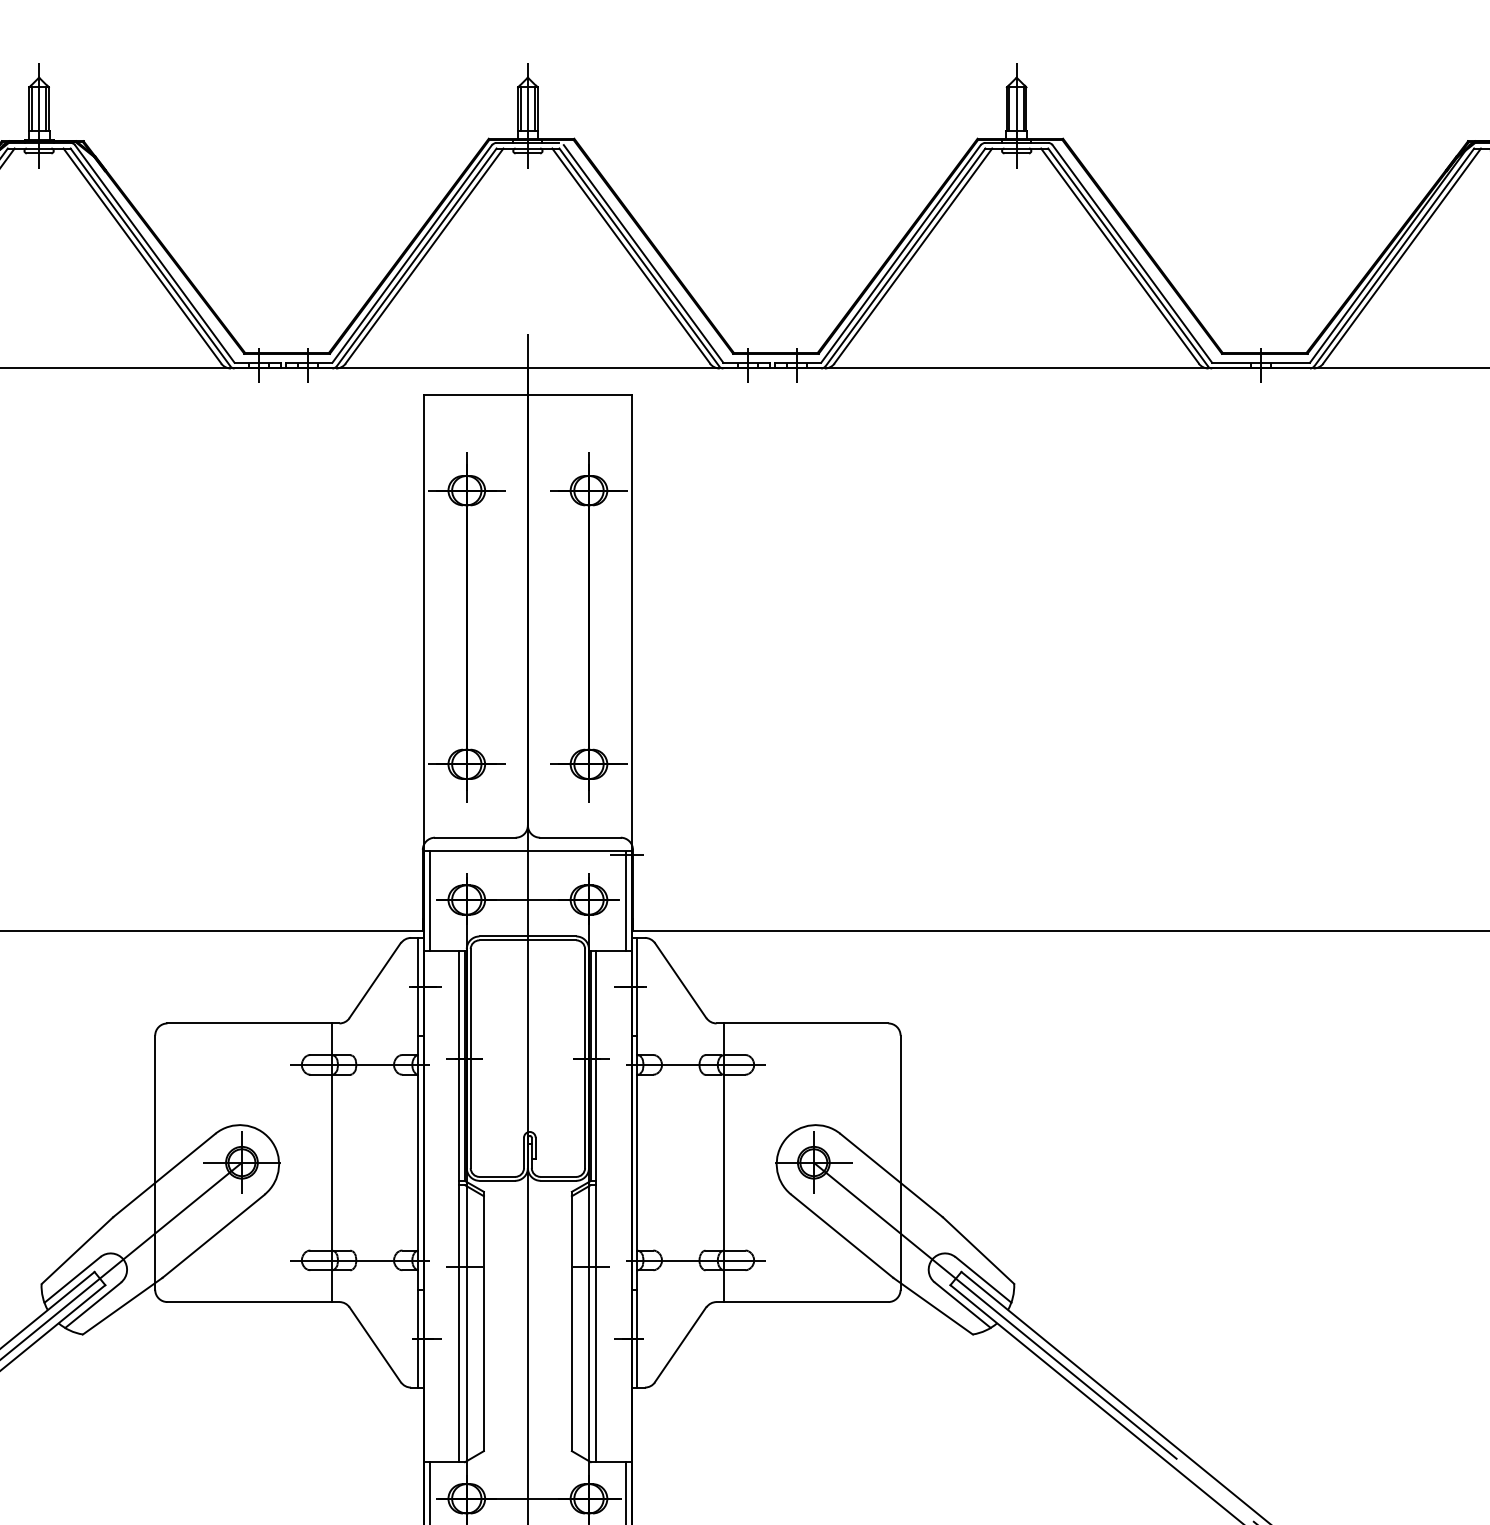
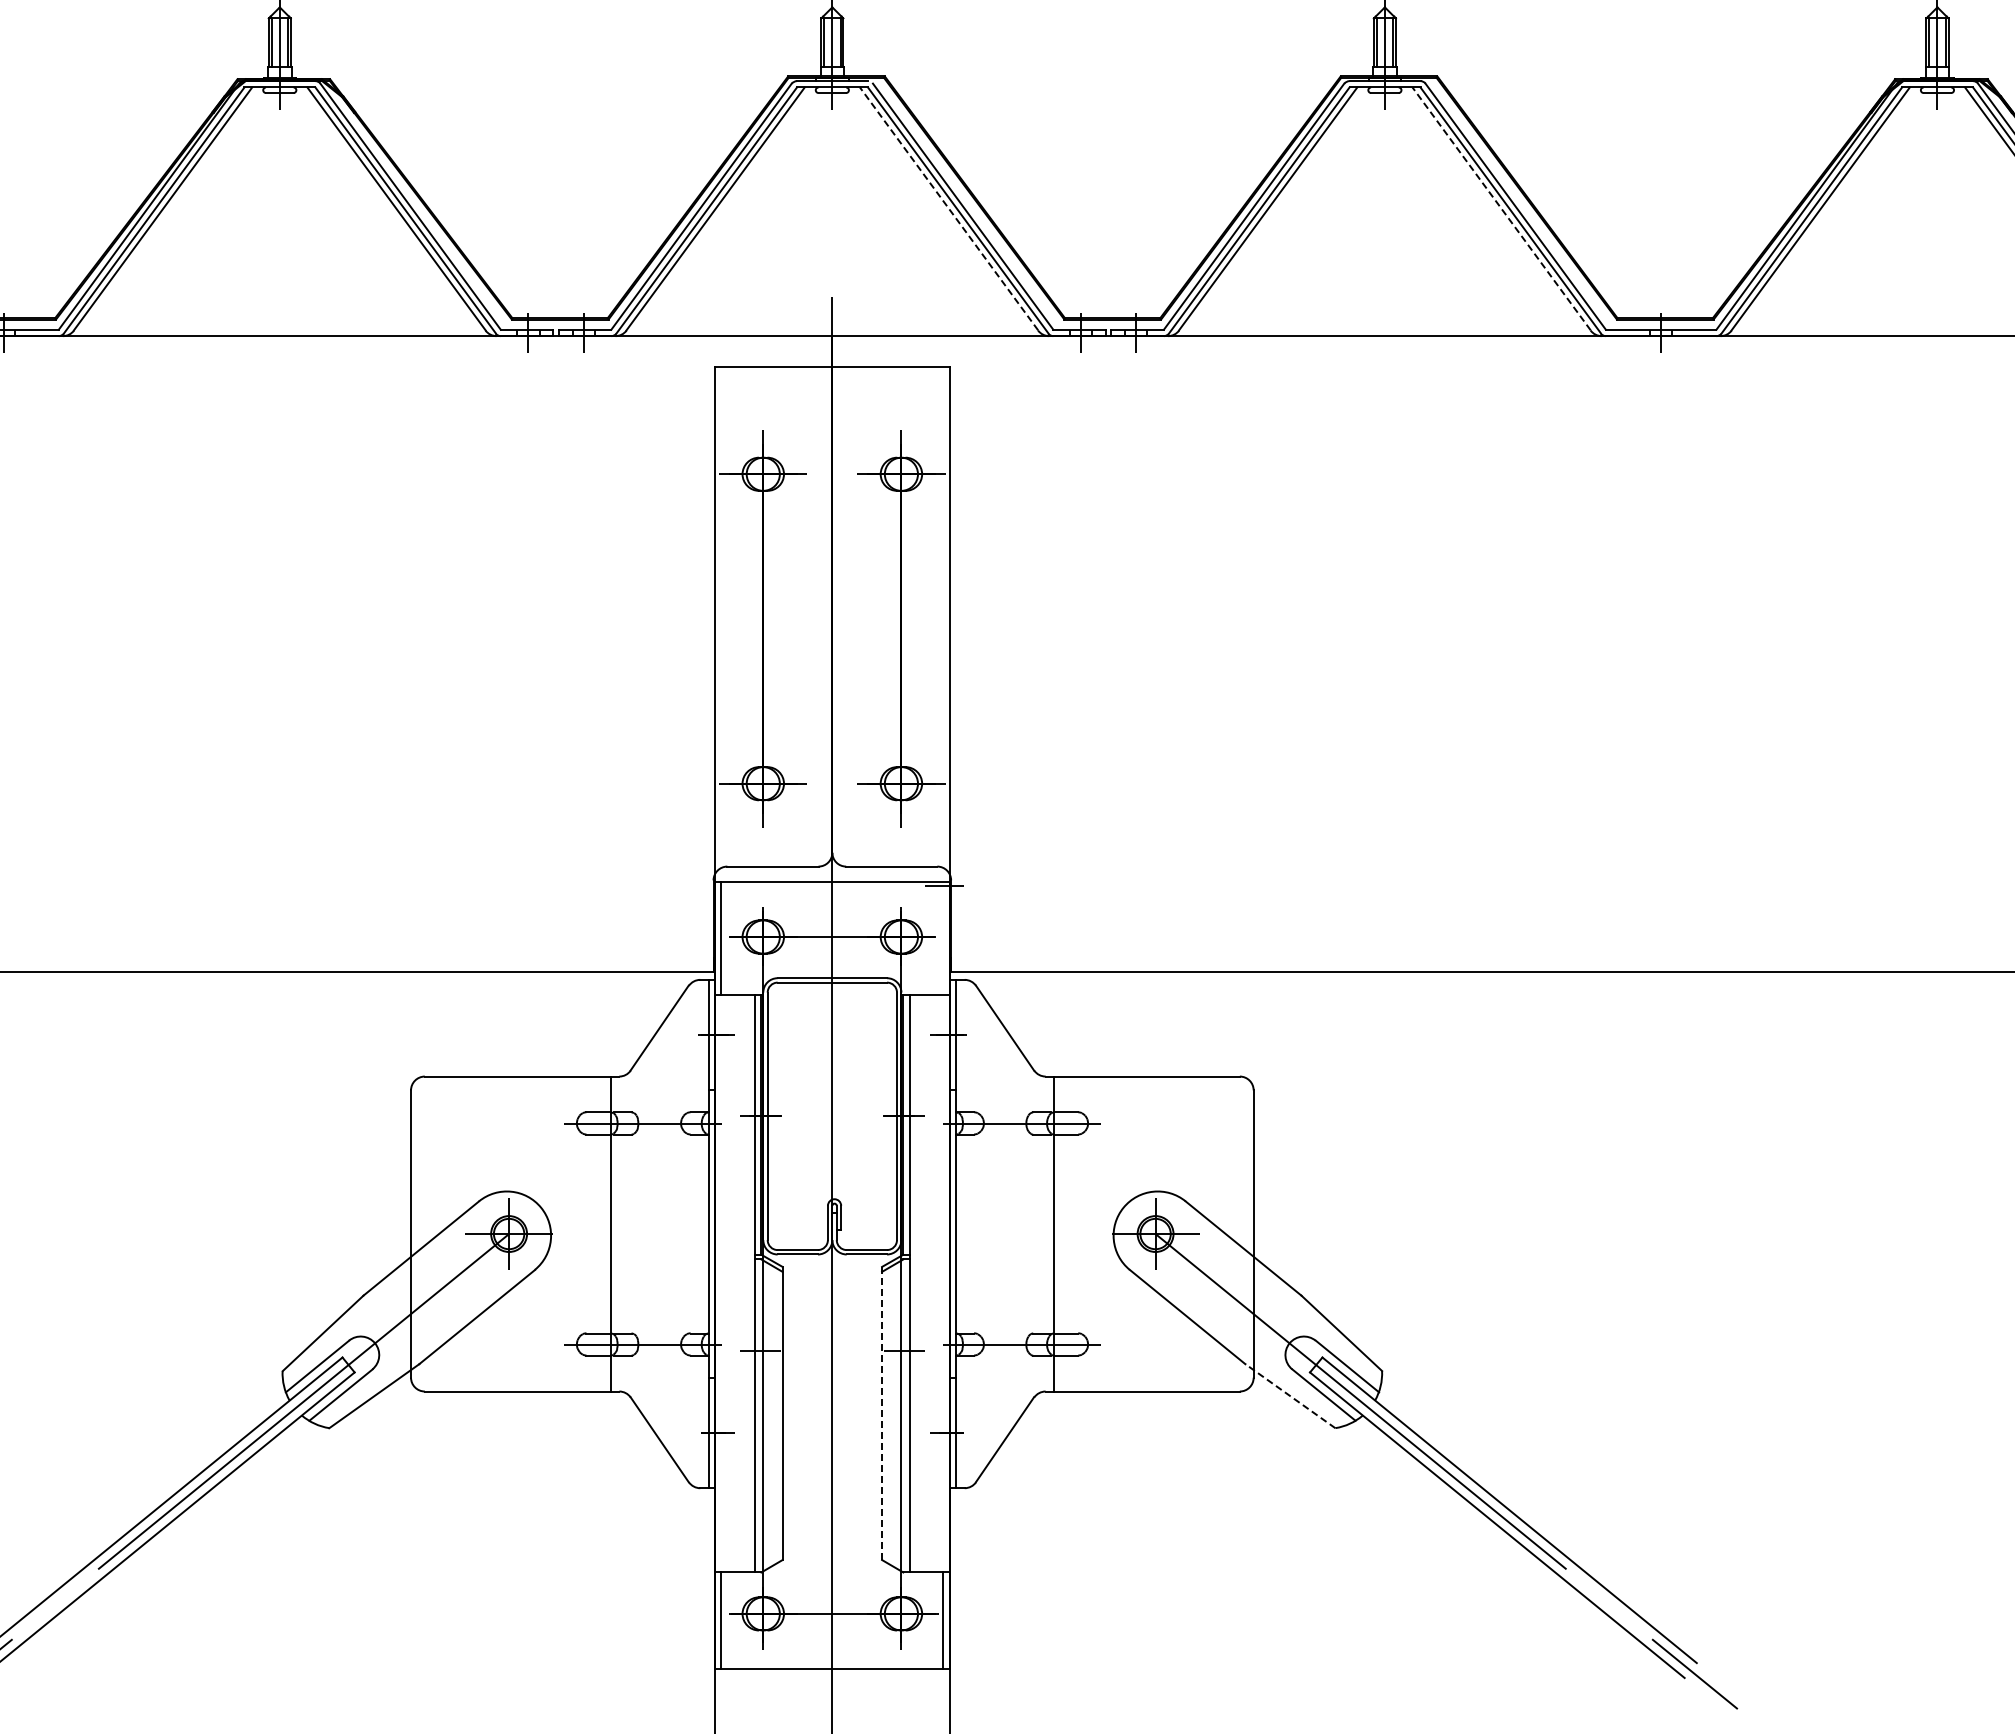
line: (631, 255) -> (949, 208), solid -> dashed
line: (1119, 255) -> (1501, 208), solid -> dashed
line: (626, 901) -> (943, 938), removed
line: (933, 1305) -> (1290, 1395), solid -> dashed
line: (572, 1321) -> (882, 1413), solid -> dashed

